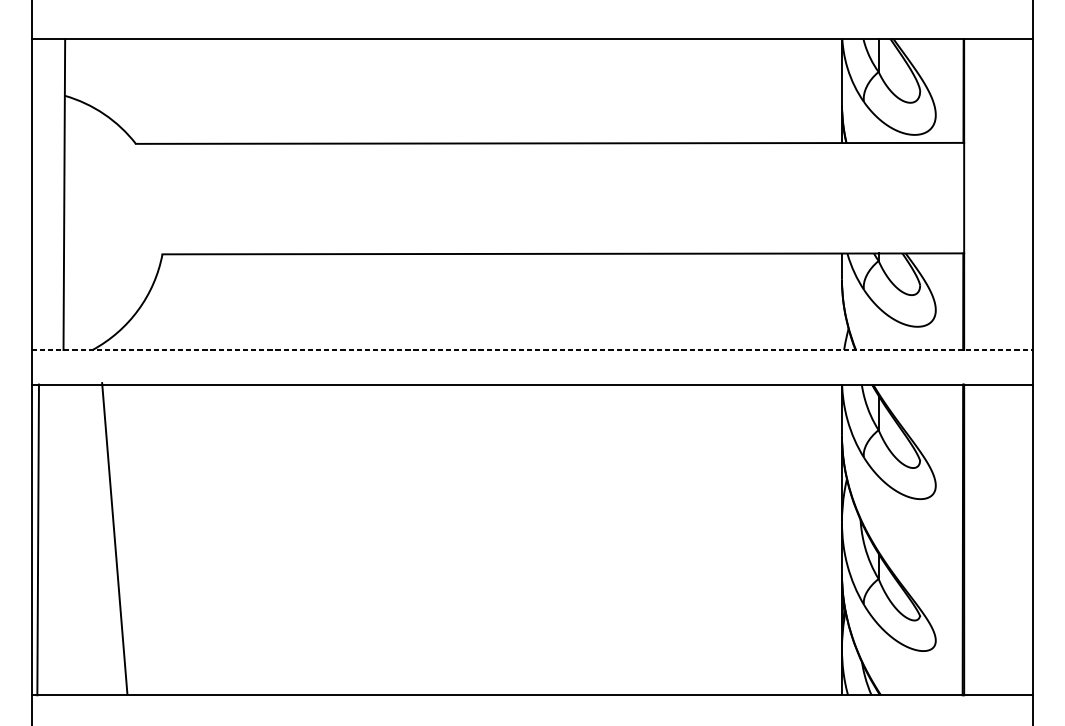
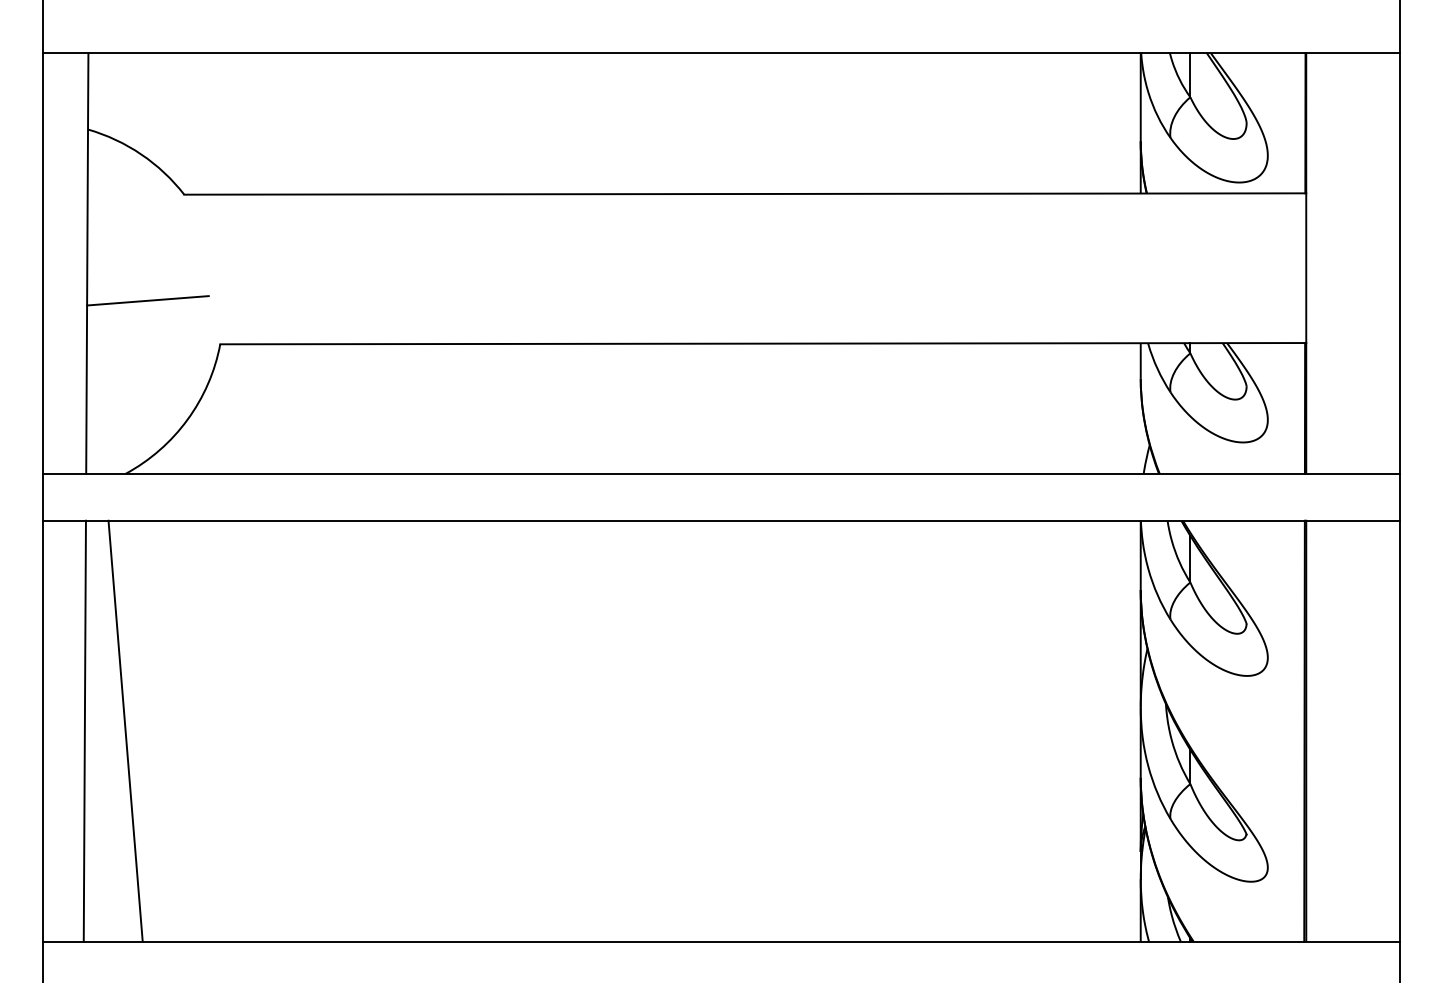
line: (108, 222) -> (147, 300), added
line: (533, 349) -> (722, 473), dashed -> solid
line: (114, 537) -> (125, 730), moved
line: (37, 539) -> (84, 730), moved

